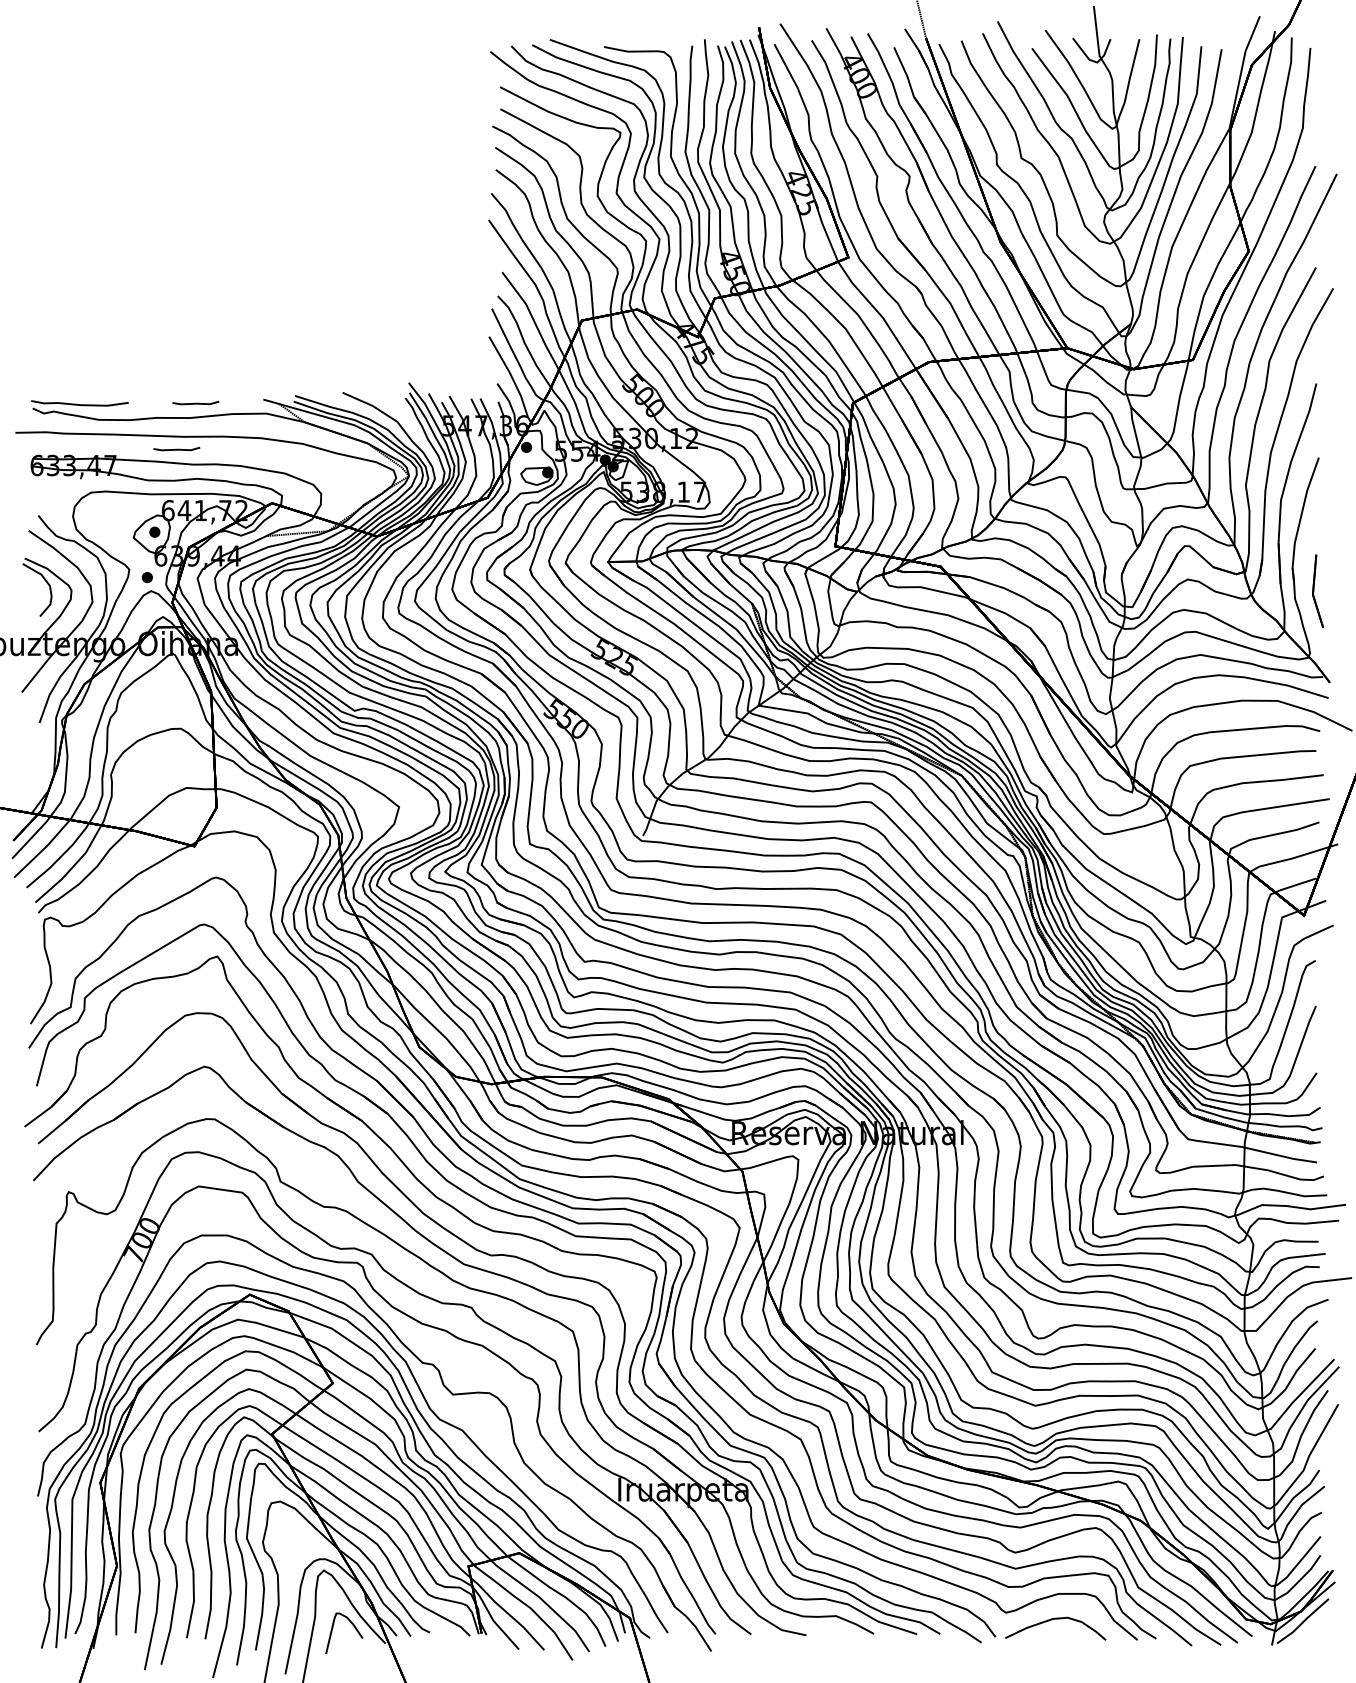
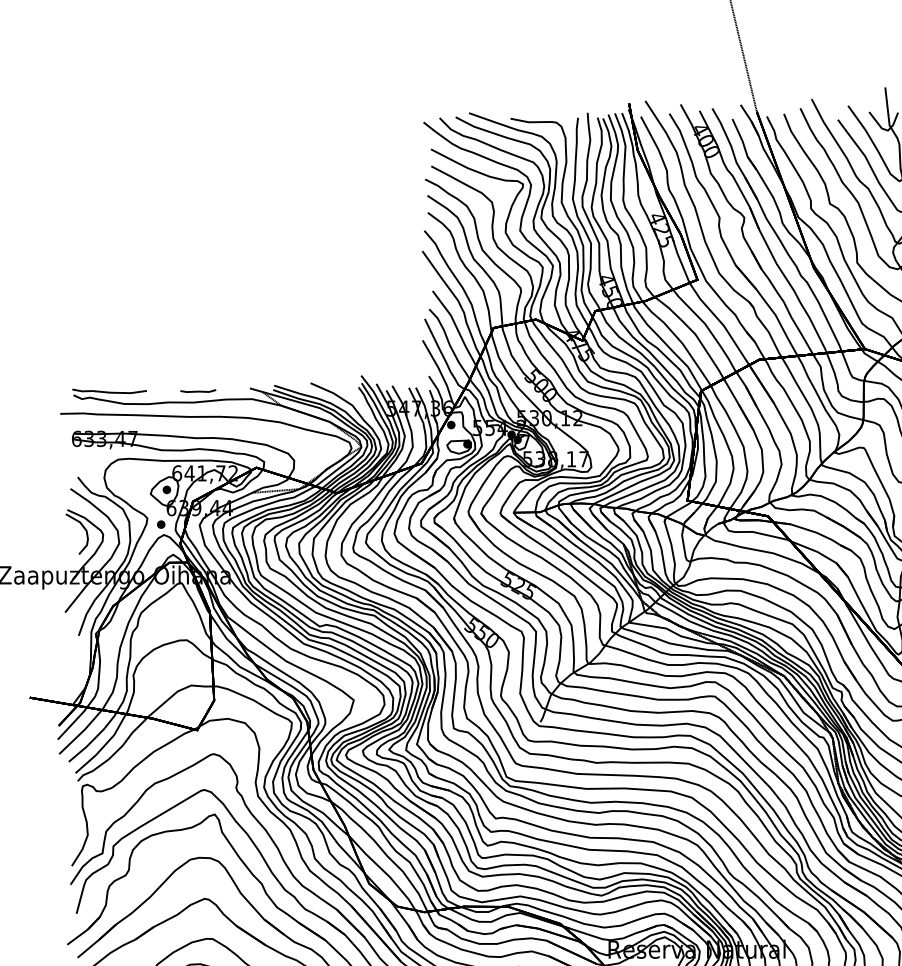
line: (176, 448) -> (183, 425), removed

